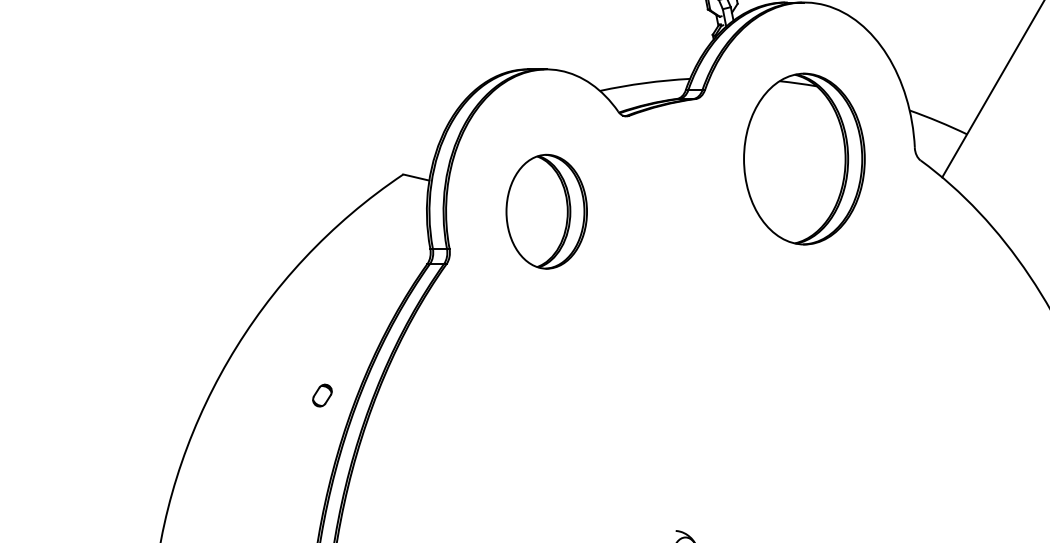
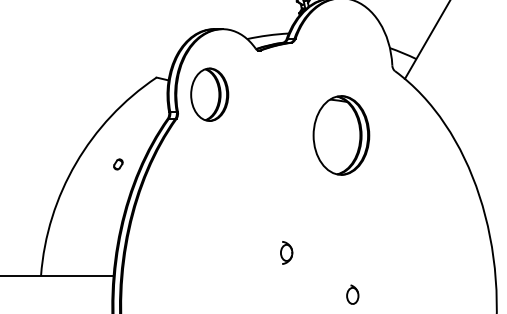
part: (804, 159) -> (341, 135), moved
part: (546, 211) -> (209, 94), moved
part: (322, 395) -> (118, 164), moved

